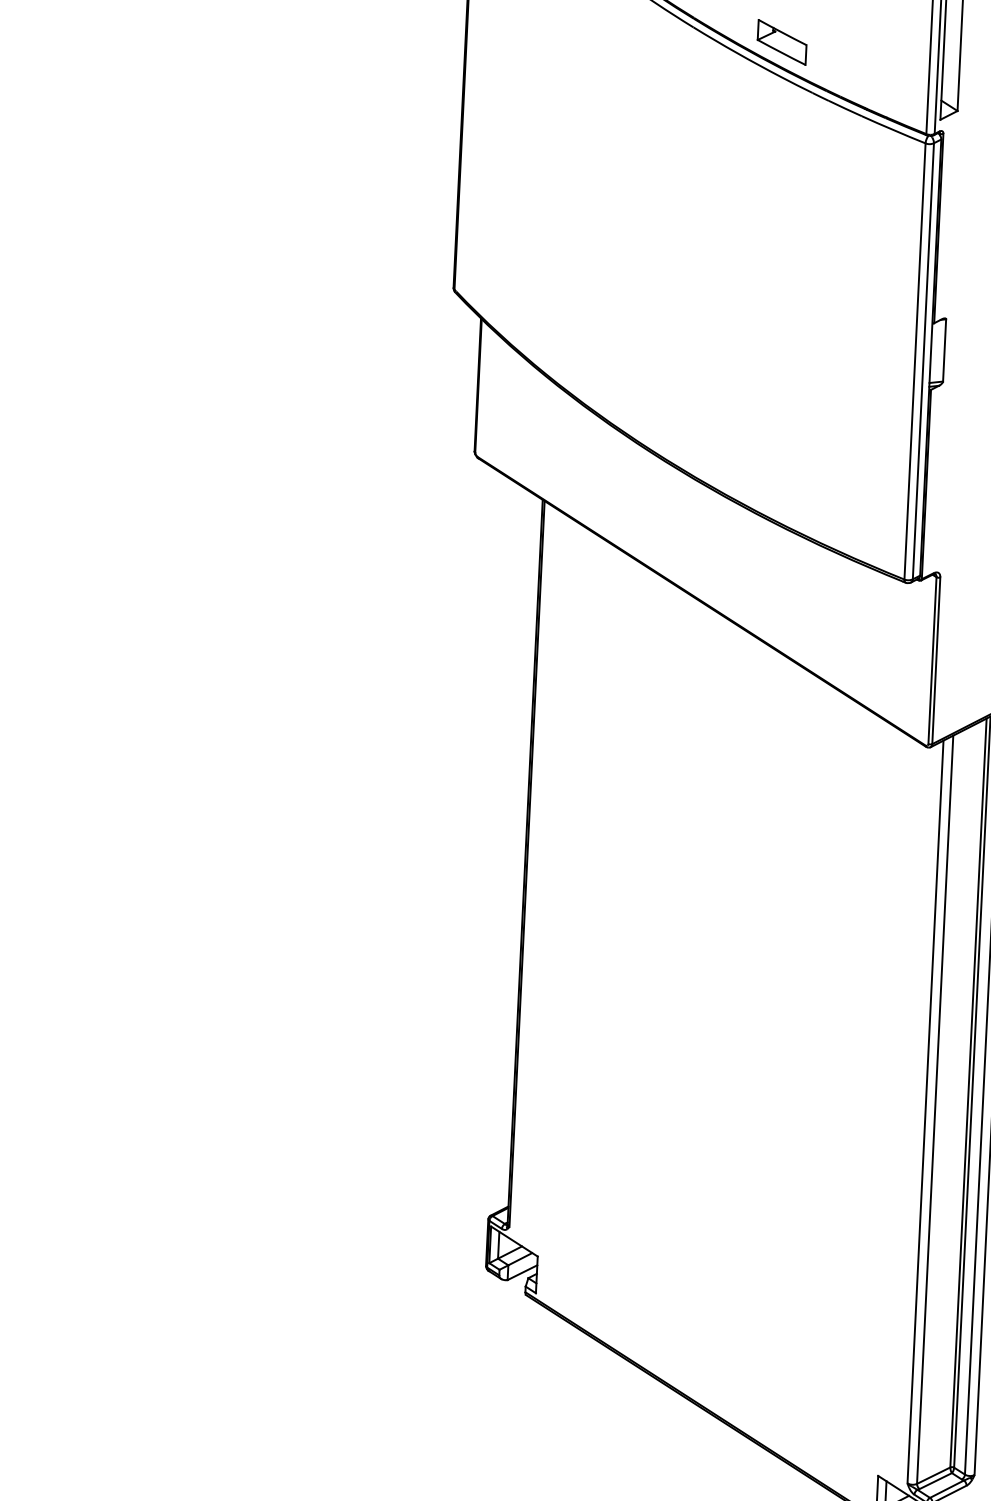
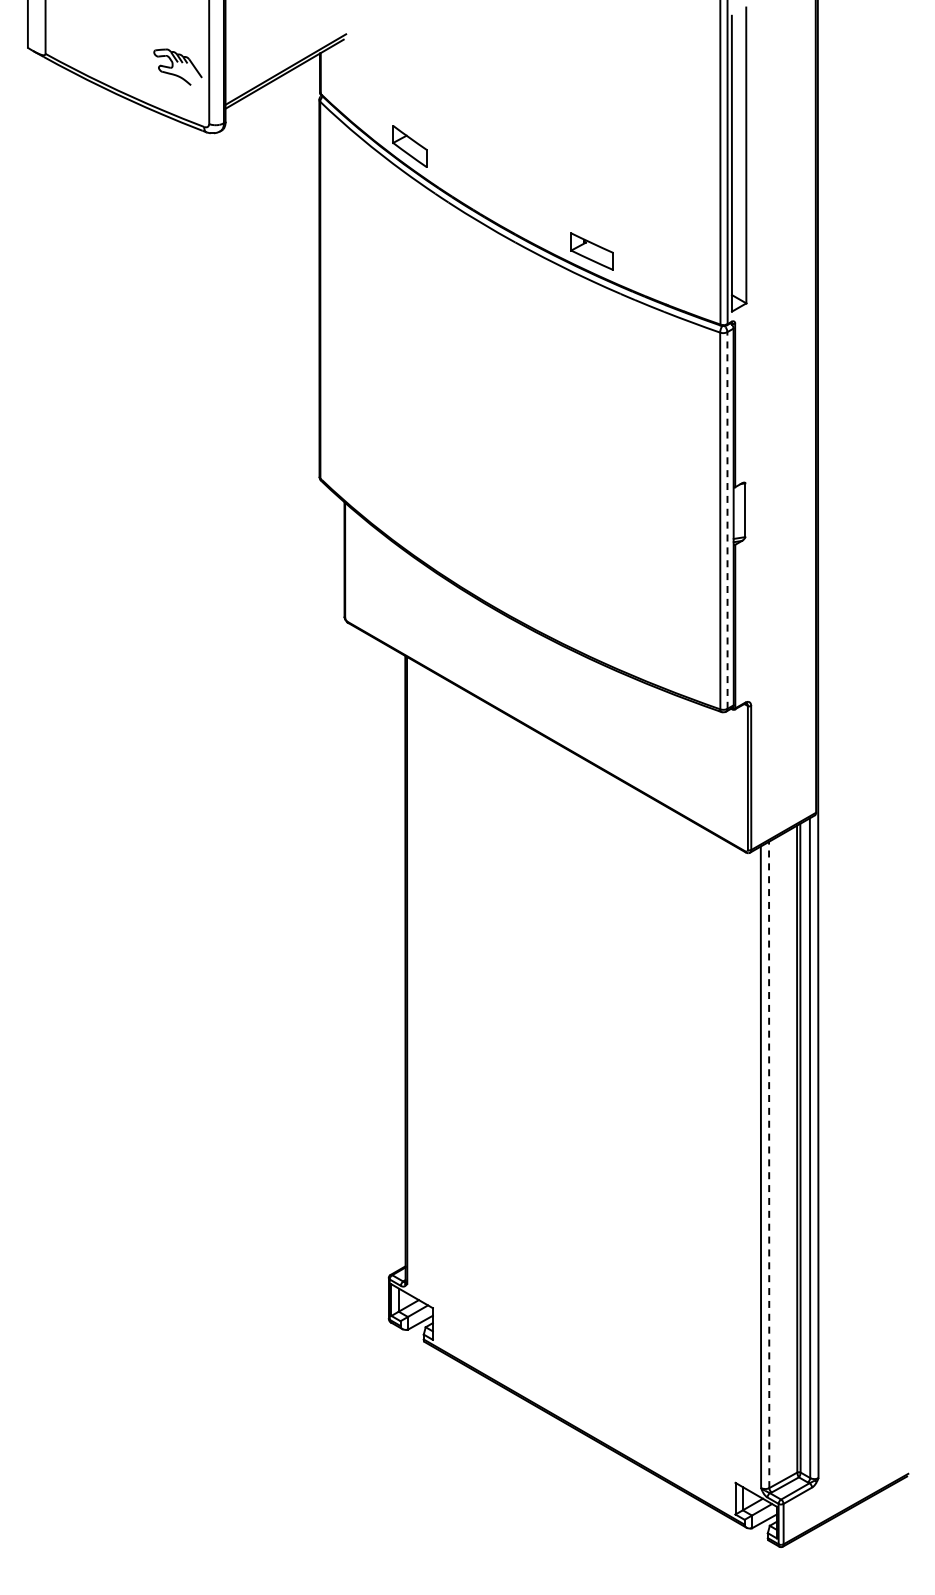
line: (923, 360) -> (727, 519), solid -> dashed
line: (935, 1109) -> (769, 1164), solid -> dashed

